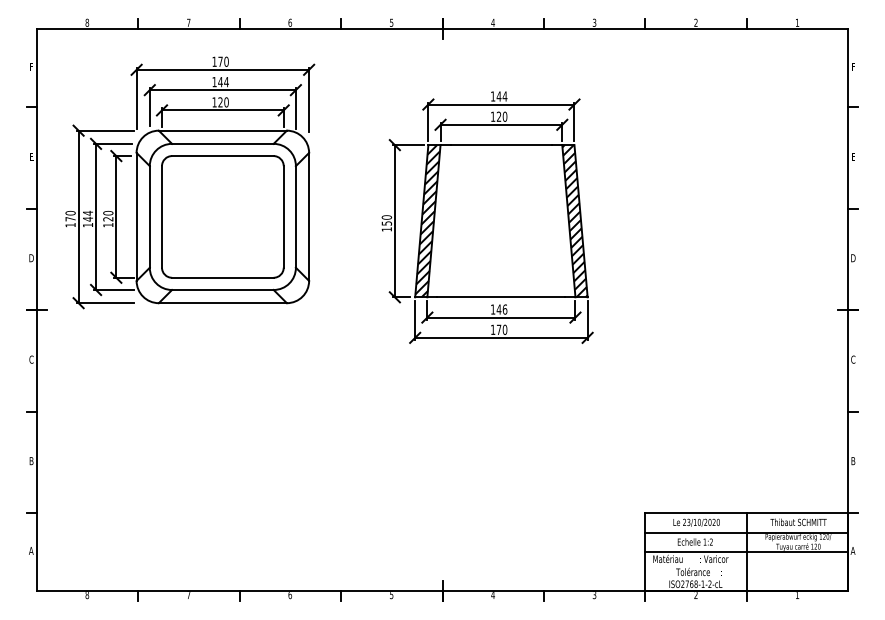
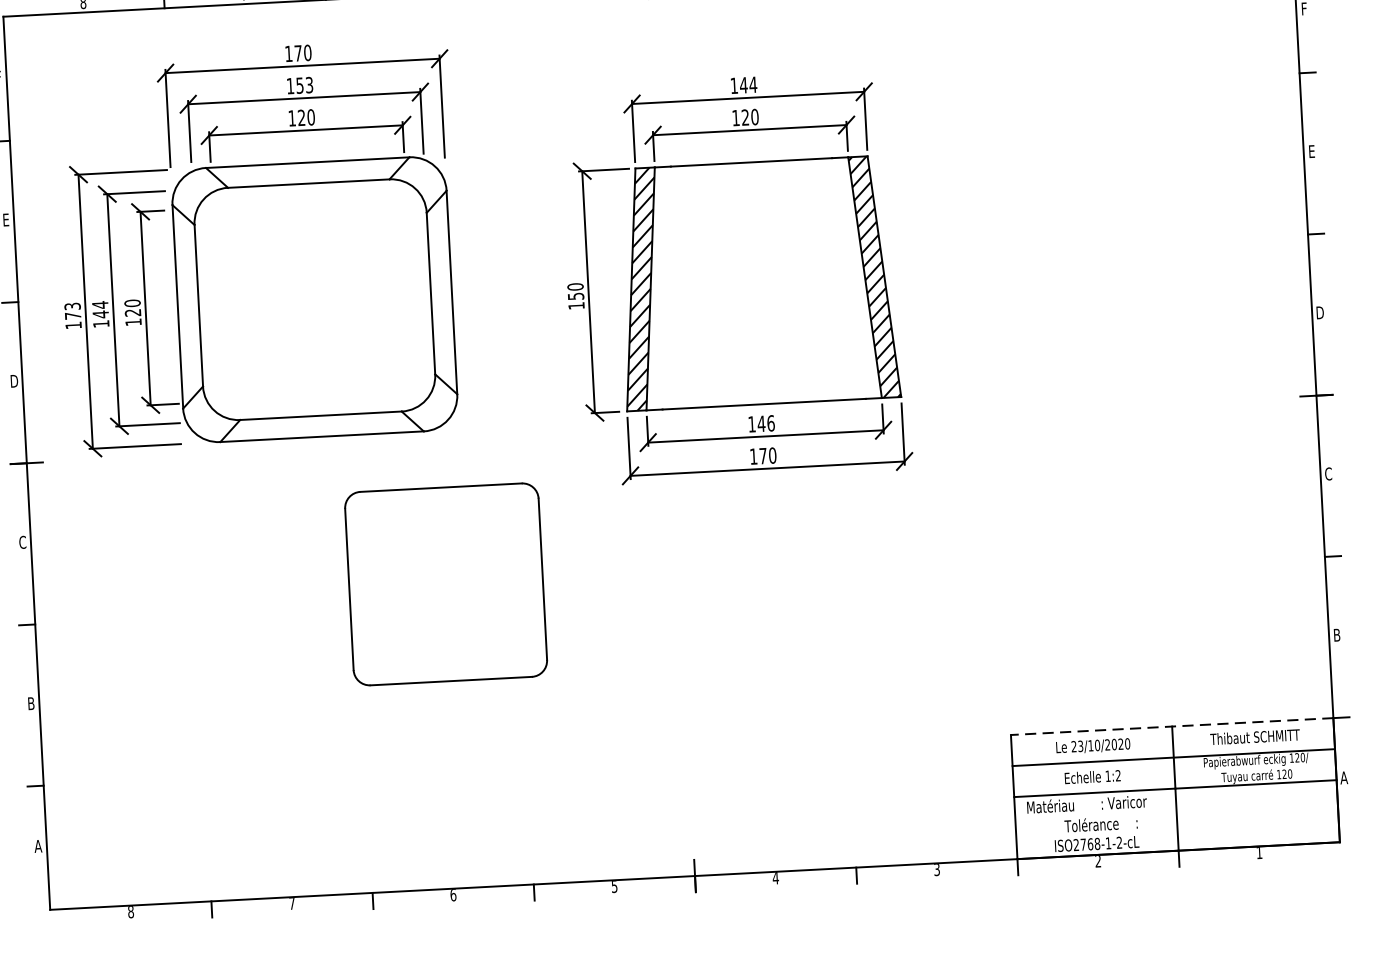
text: (223, 82) -> (304, 86), 144 -> 153
text: (70, 212) -> (72, 305), 170 -> 173
part: (222, 216) -> (445, 583), moved
line: (746, 513) -> (1171, 727), solid -> dashed

